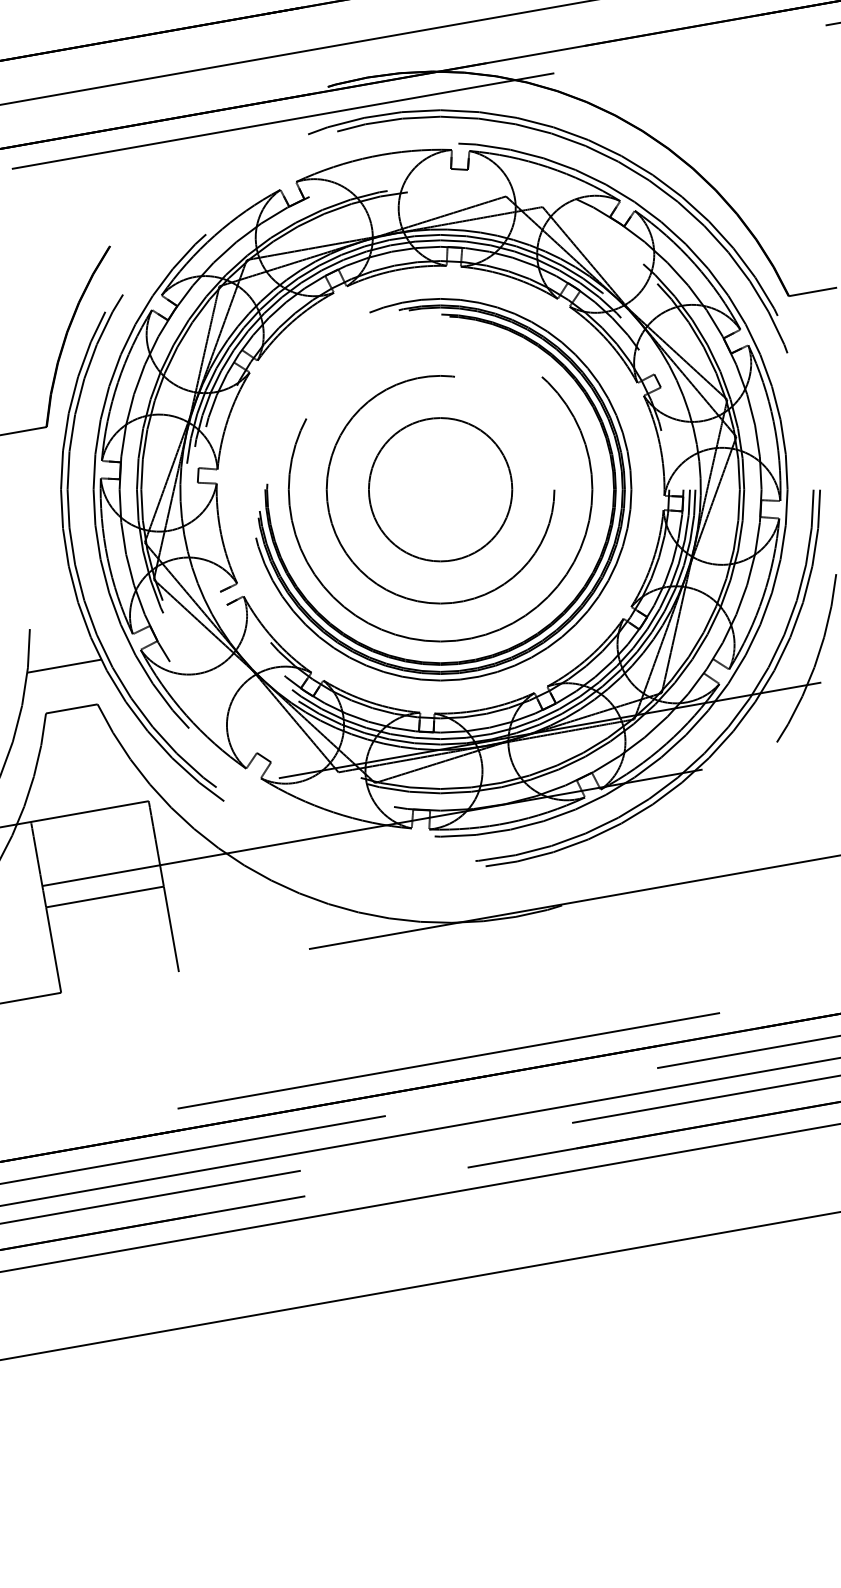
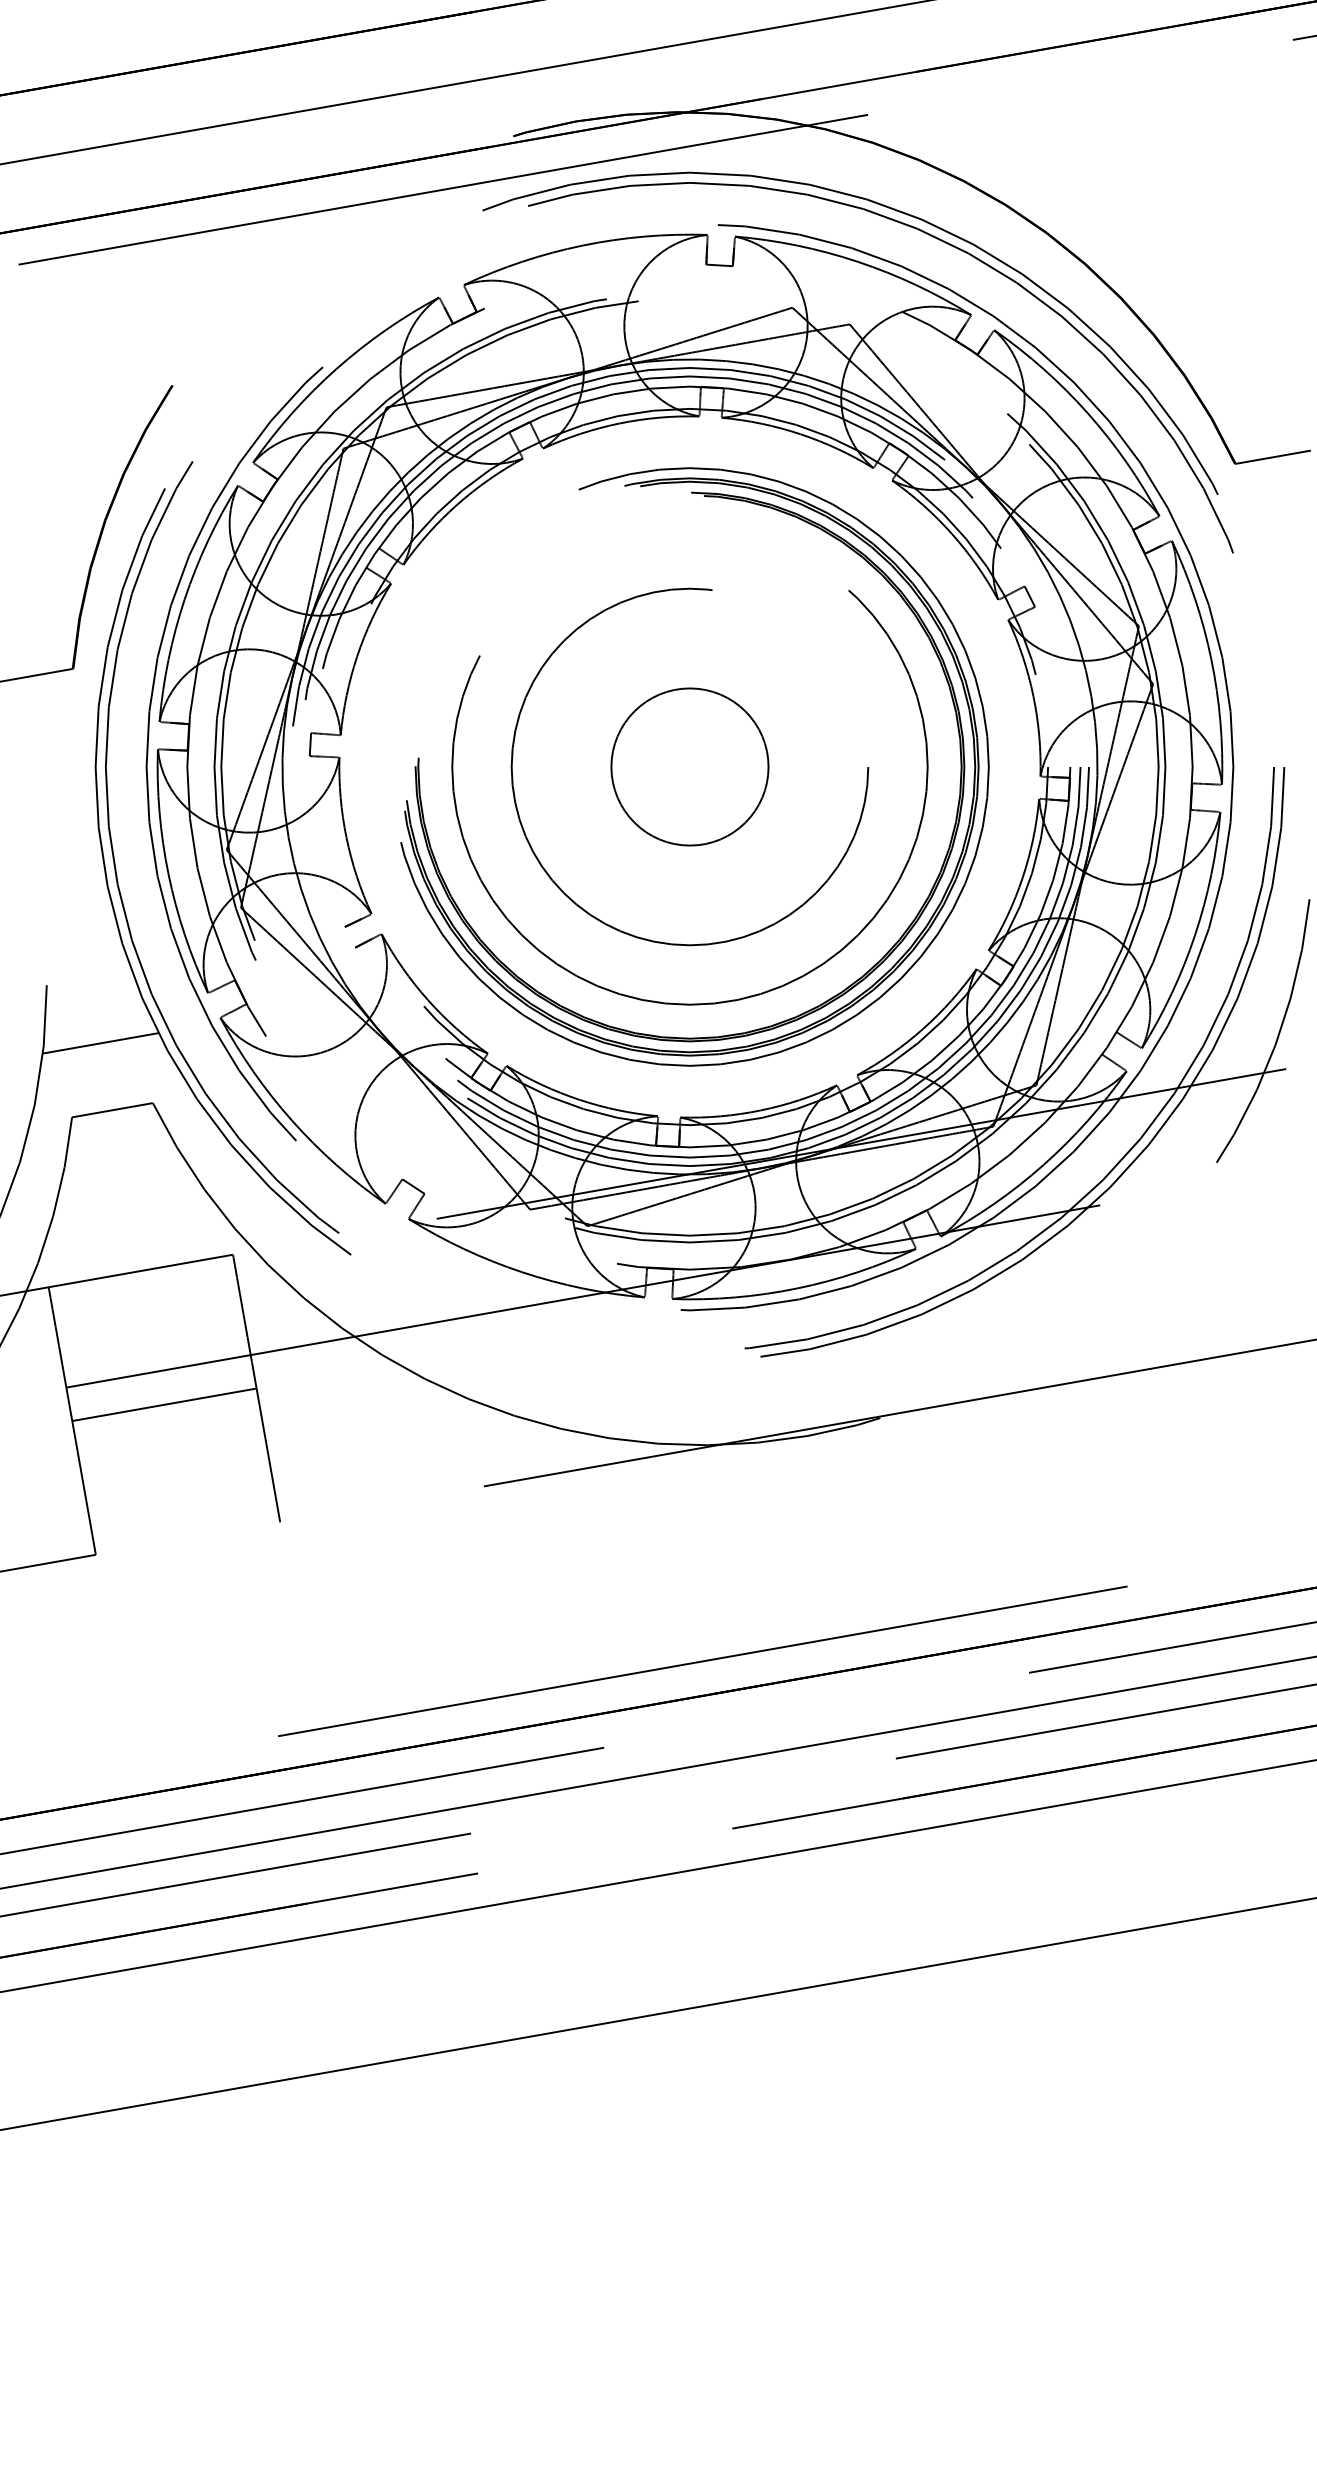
circle: (440, 489) -> (689, 766), size x0.7

